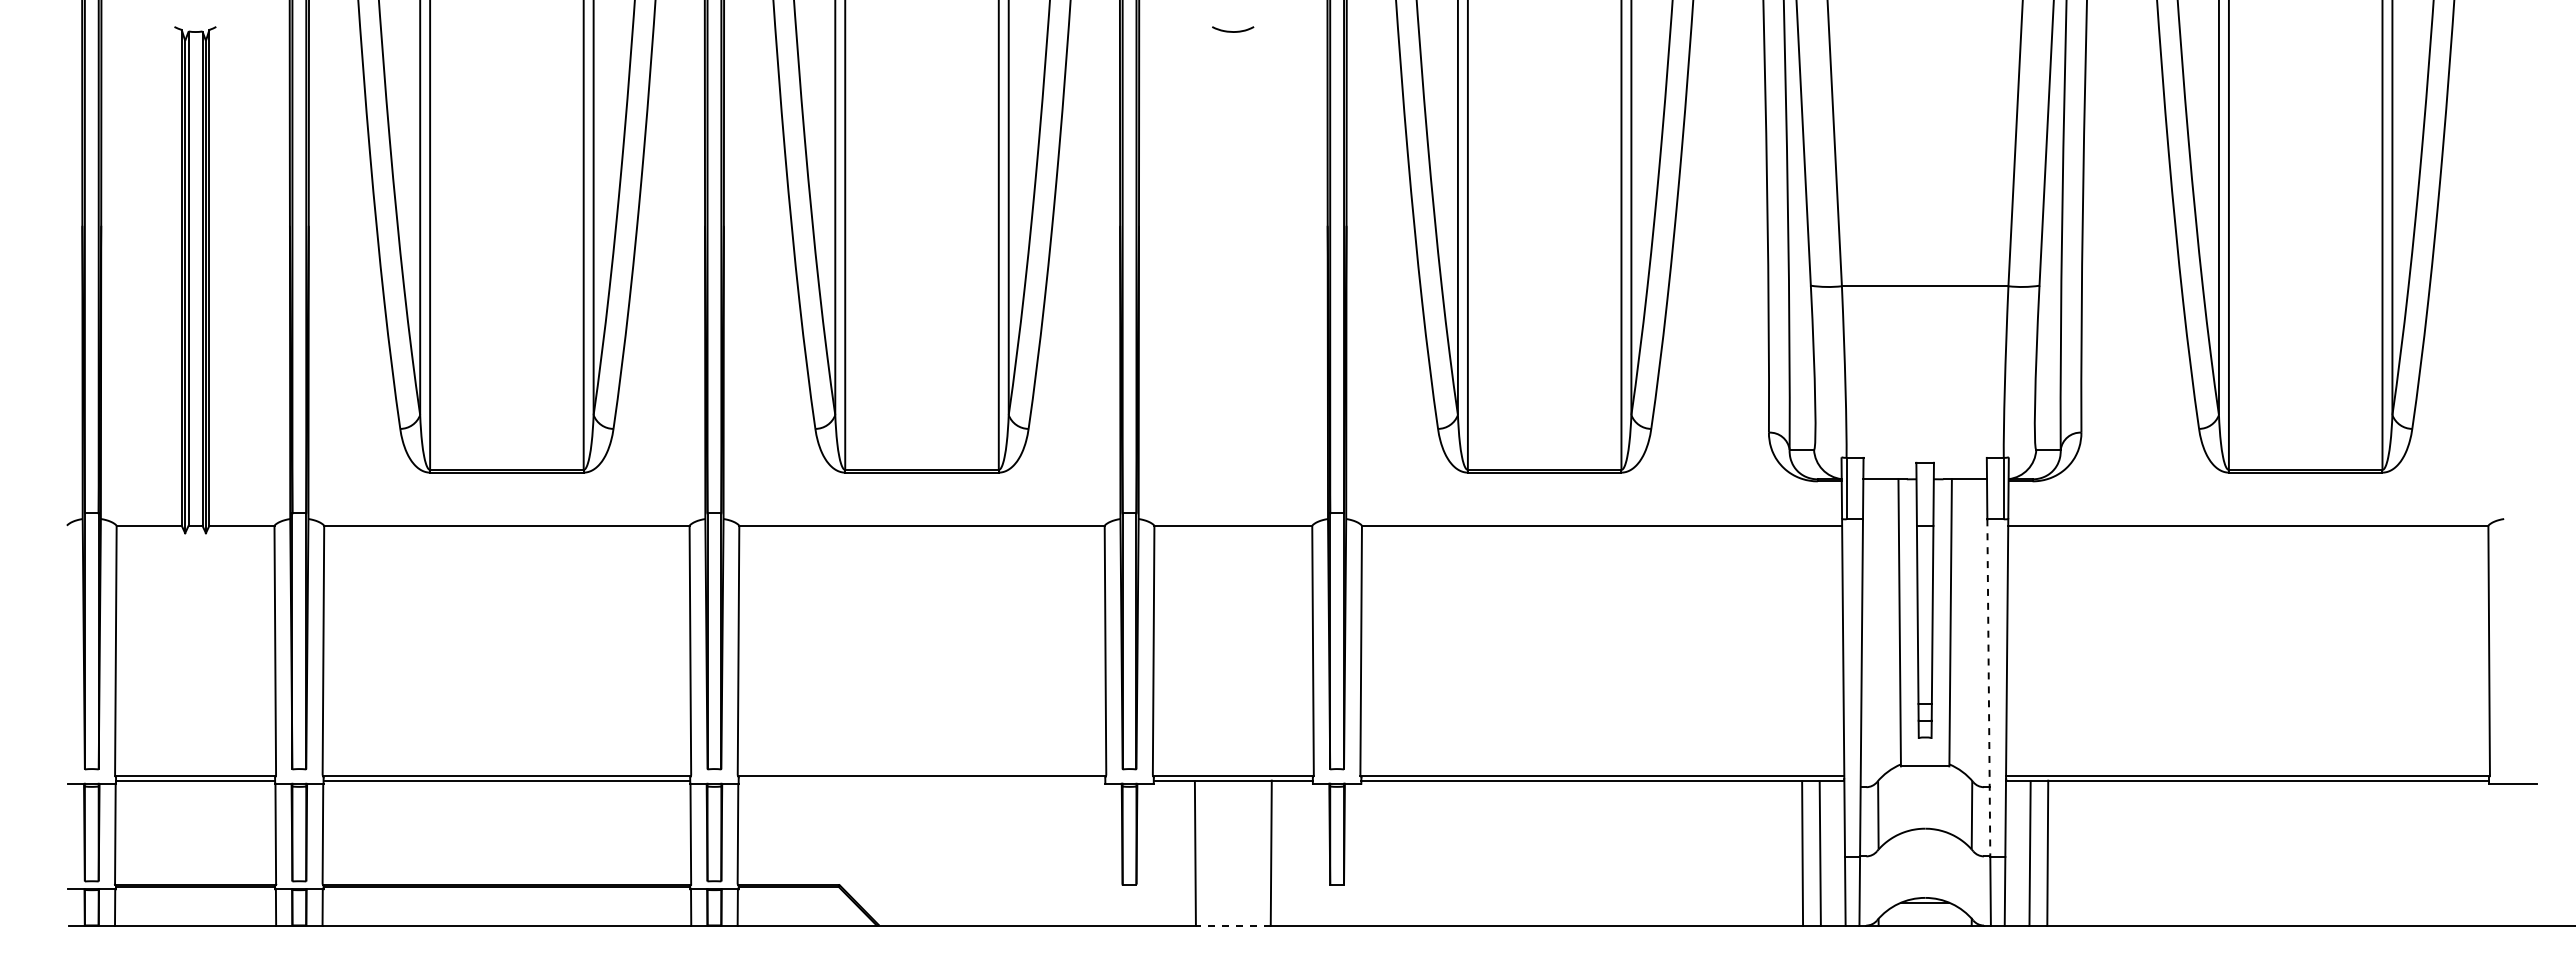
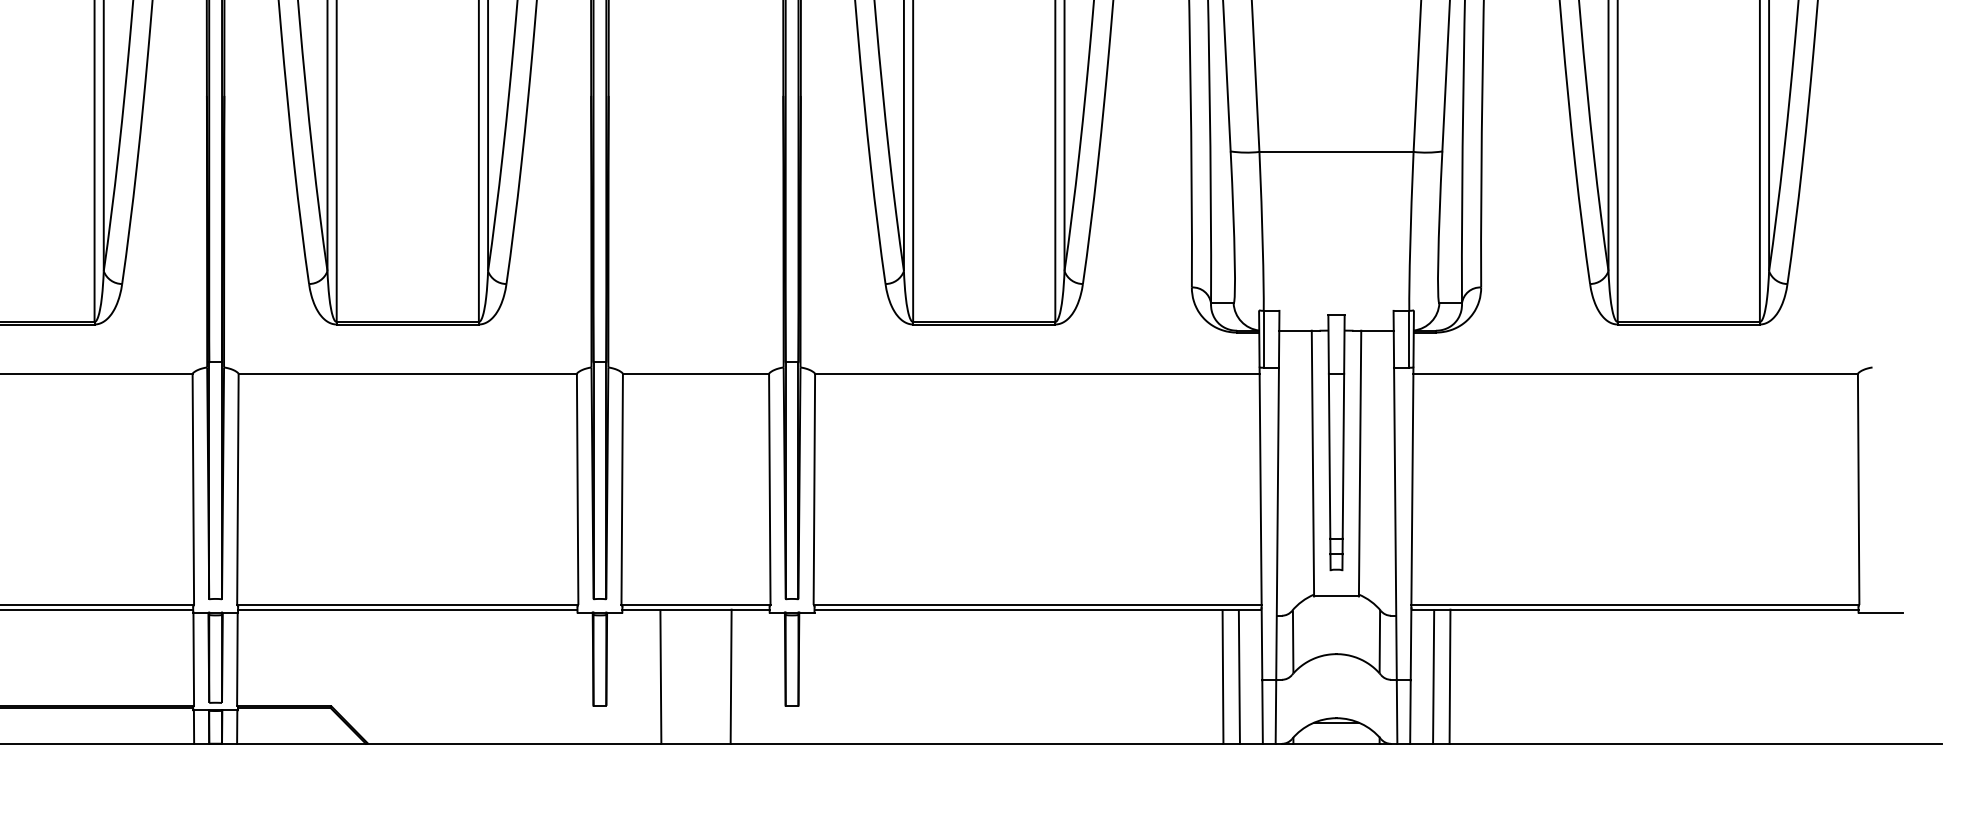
line: (1988, 688) -> (1395, 524), dashed -> solid
line: (921, 780) -> (407, 609), added
line: (1232, 925) -> (695, 743), dashed -> solid

